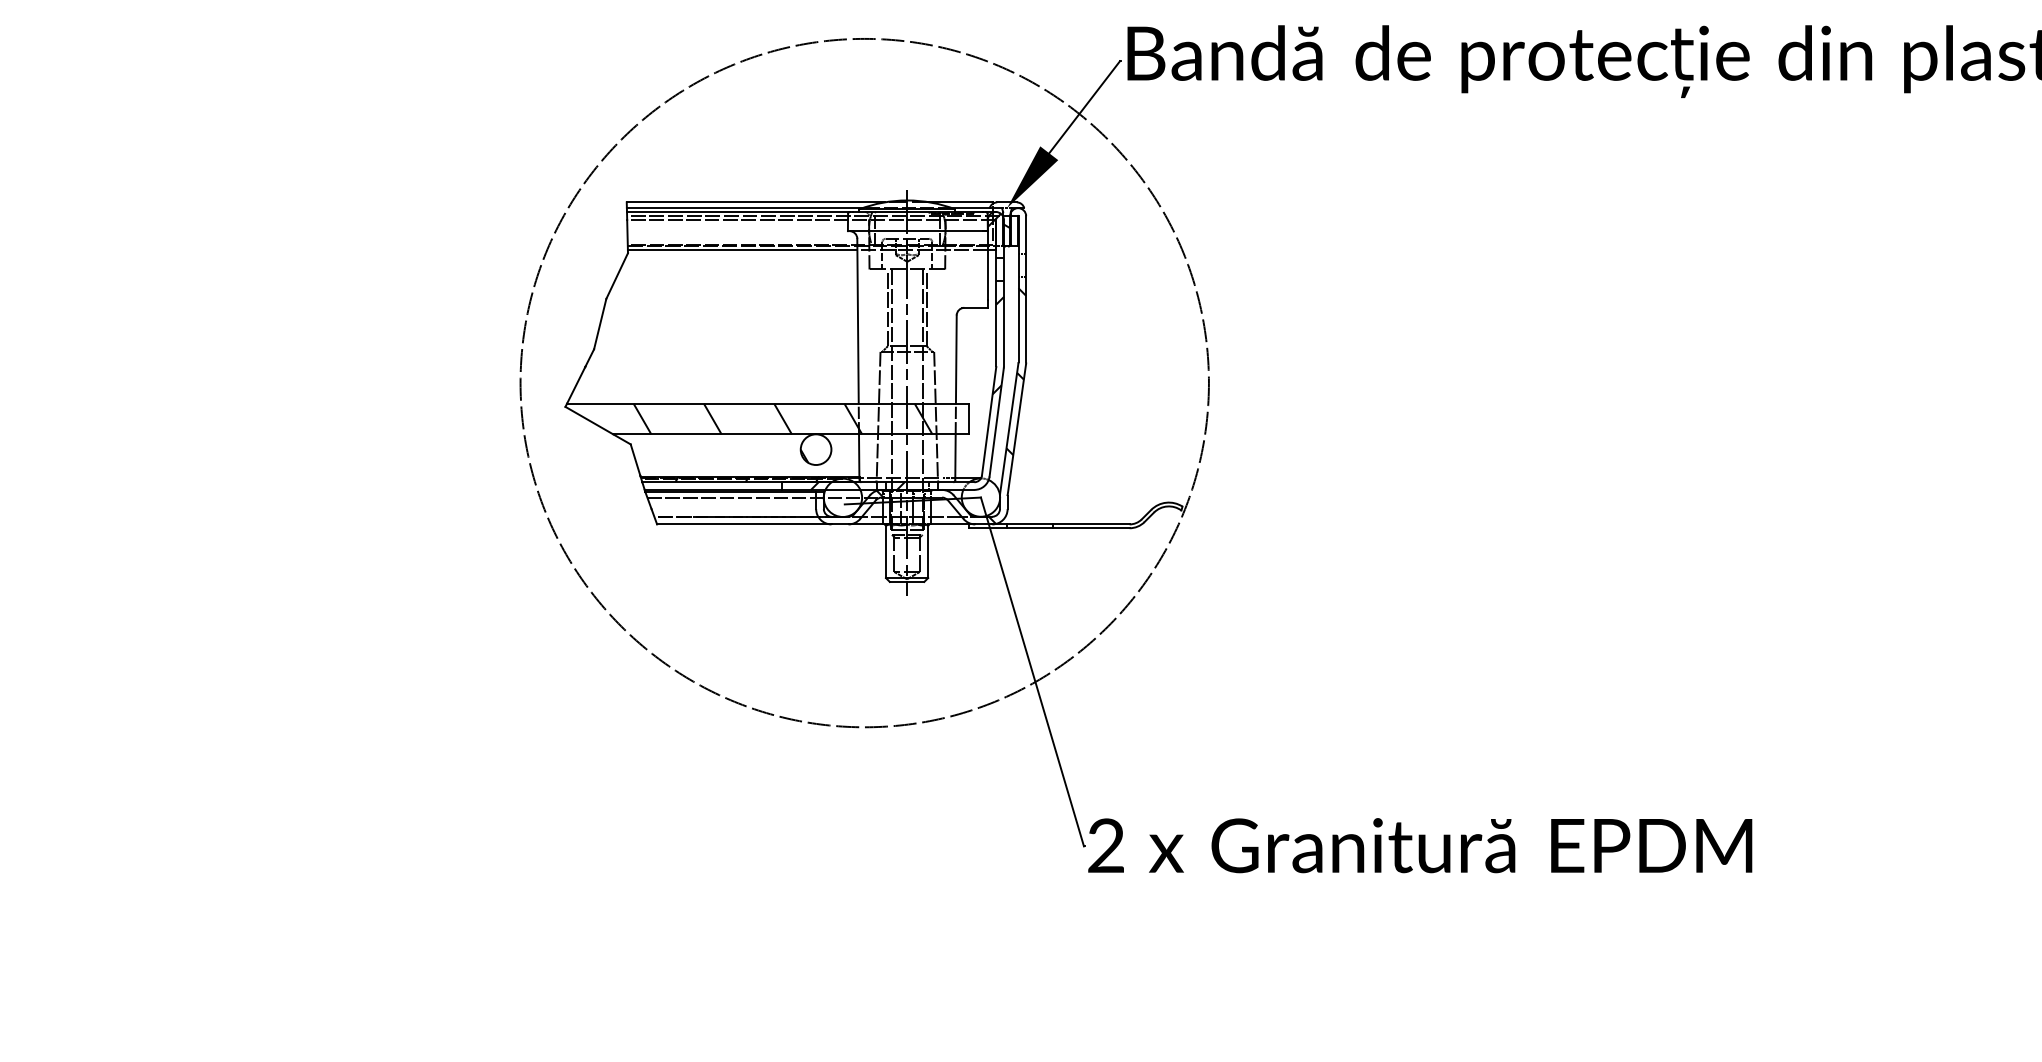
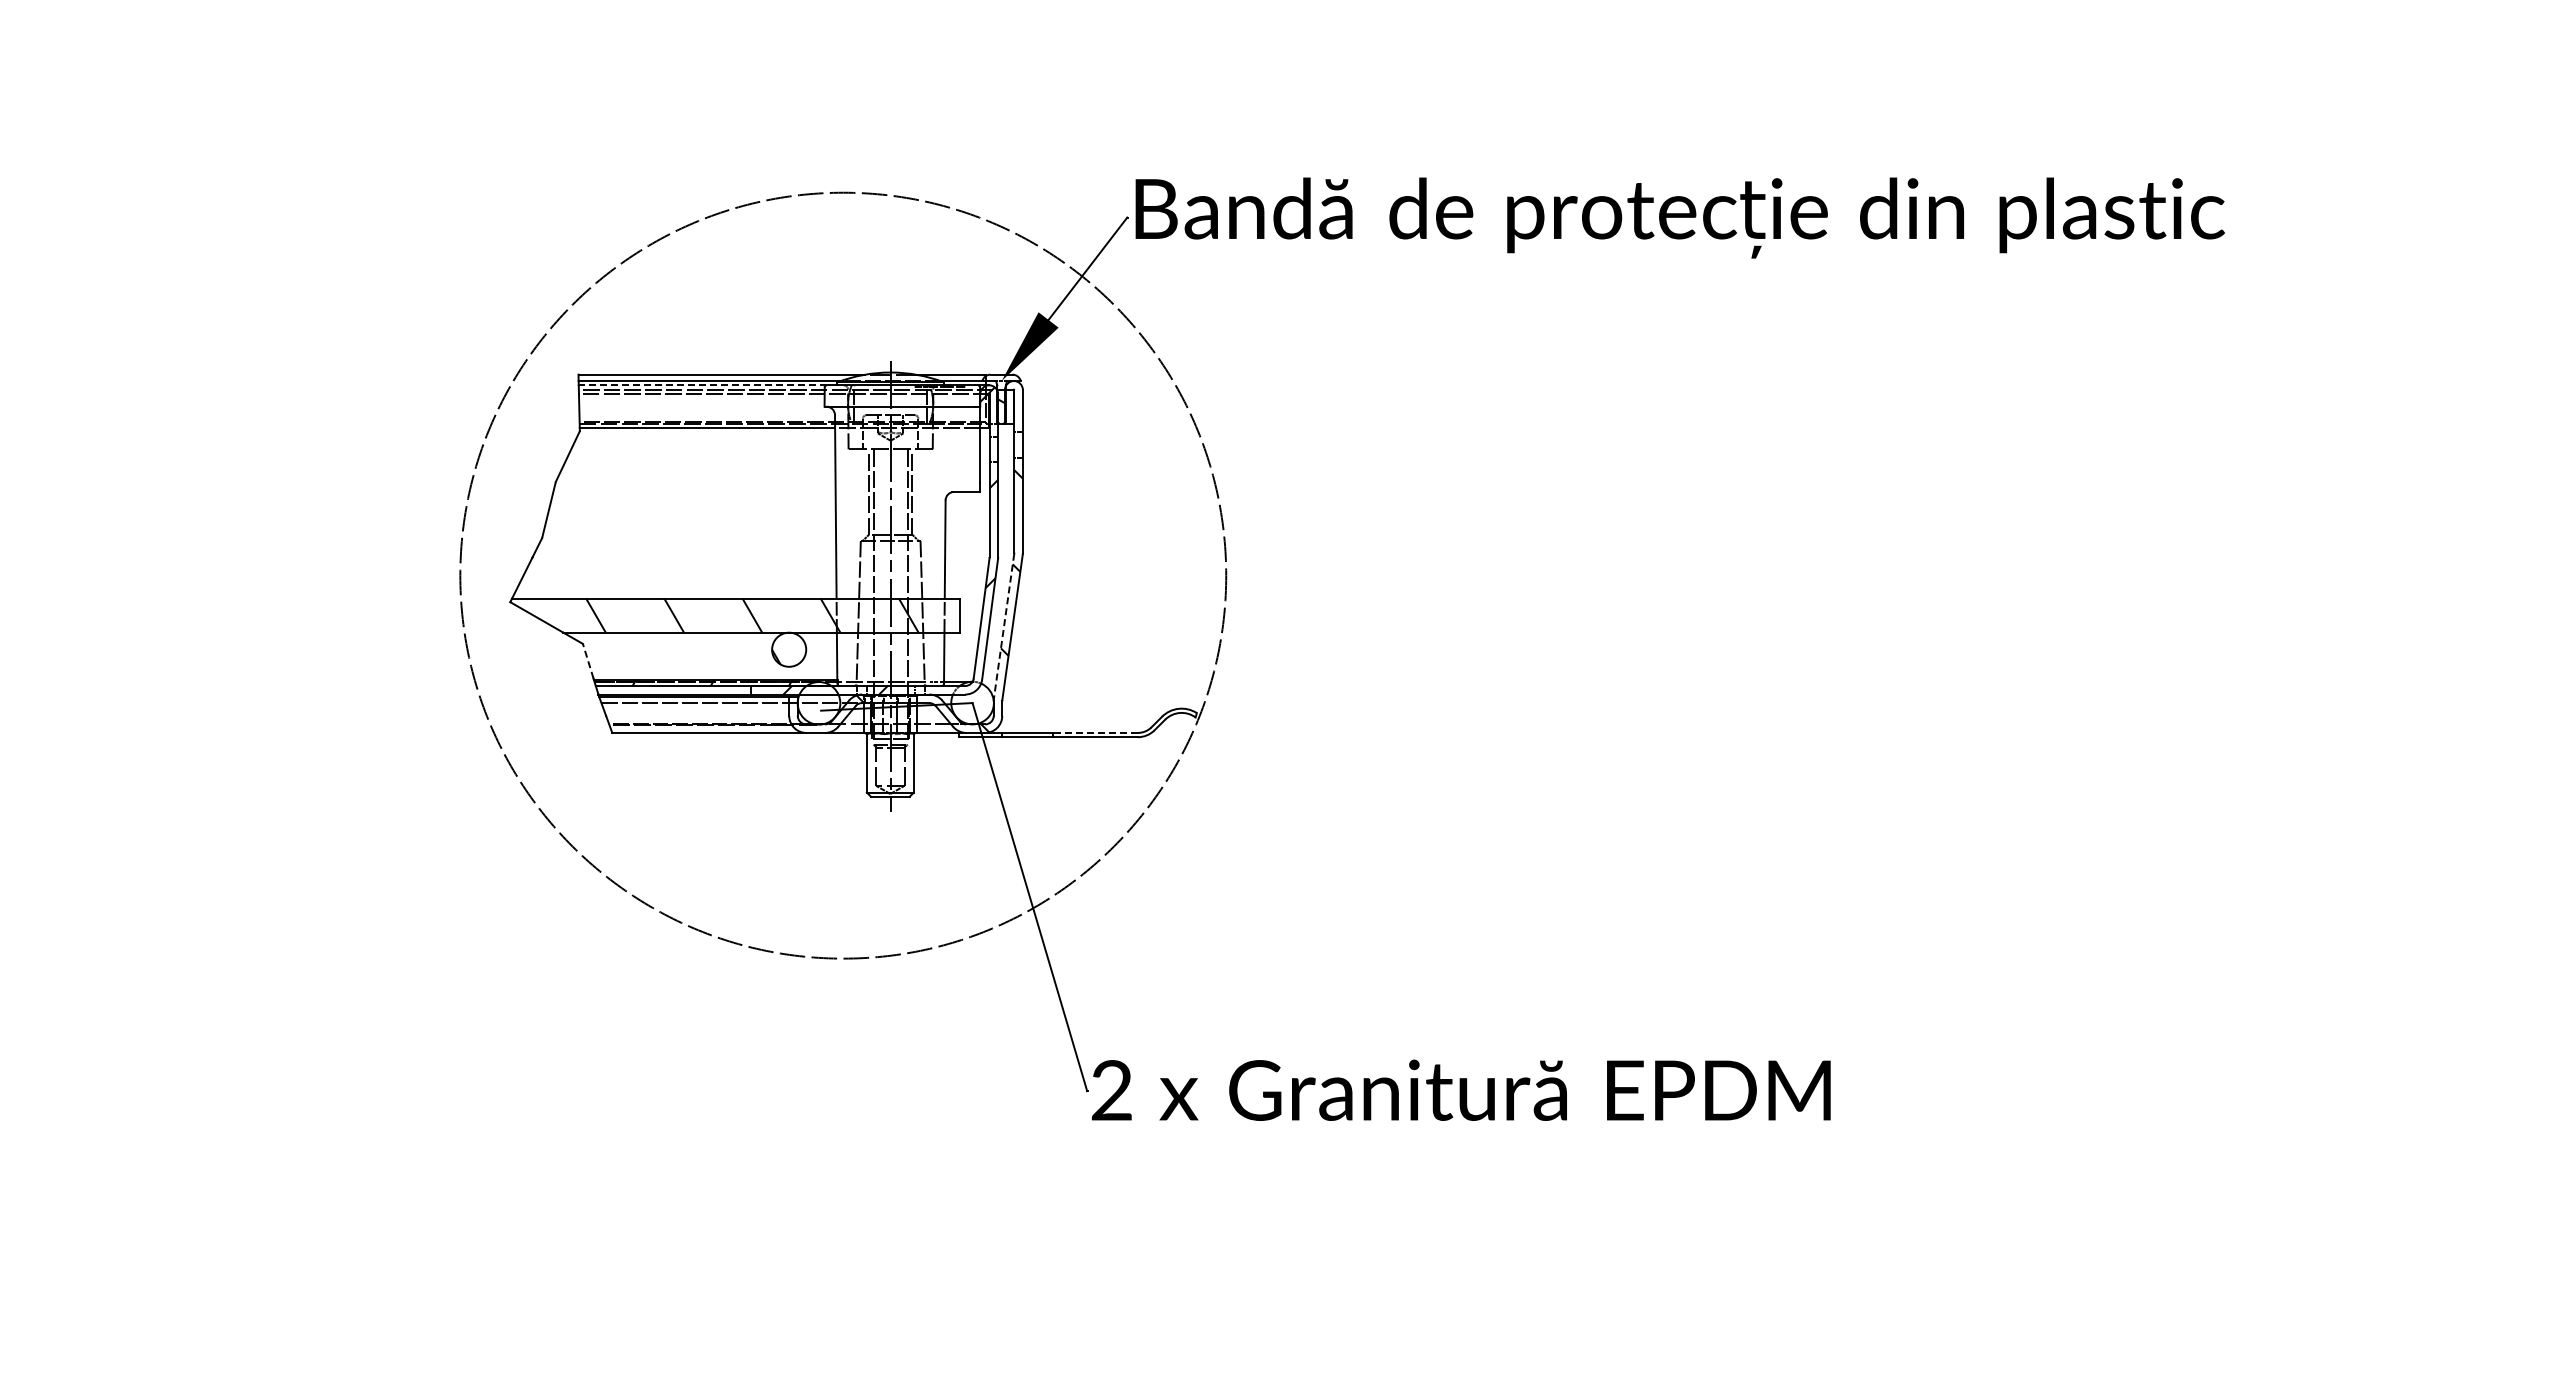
line: (738, 212) -> (702, 385), solid -> dashed
line: (1009, 428) -> (1004, 626), solid -> dashed
line: (635, 459) -> (588, 660), solid -> dashed
line: (1091, 524) -> (1095, 732), solid -> dashed

